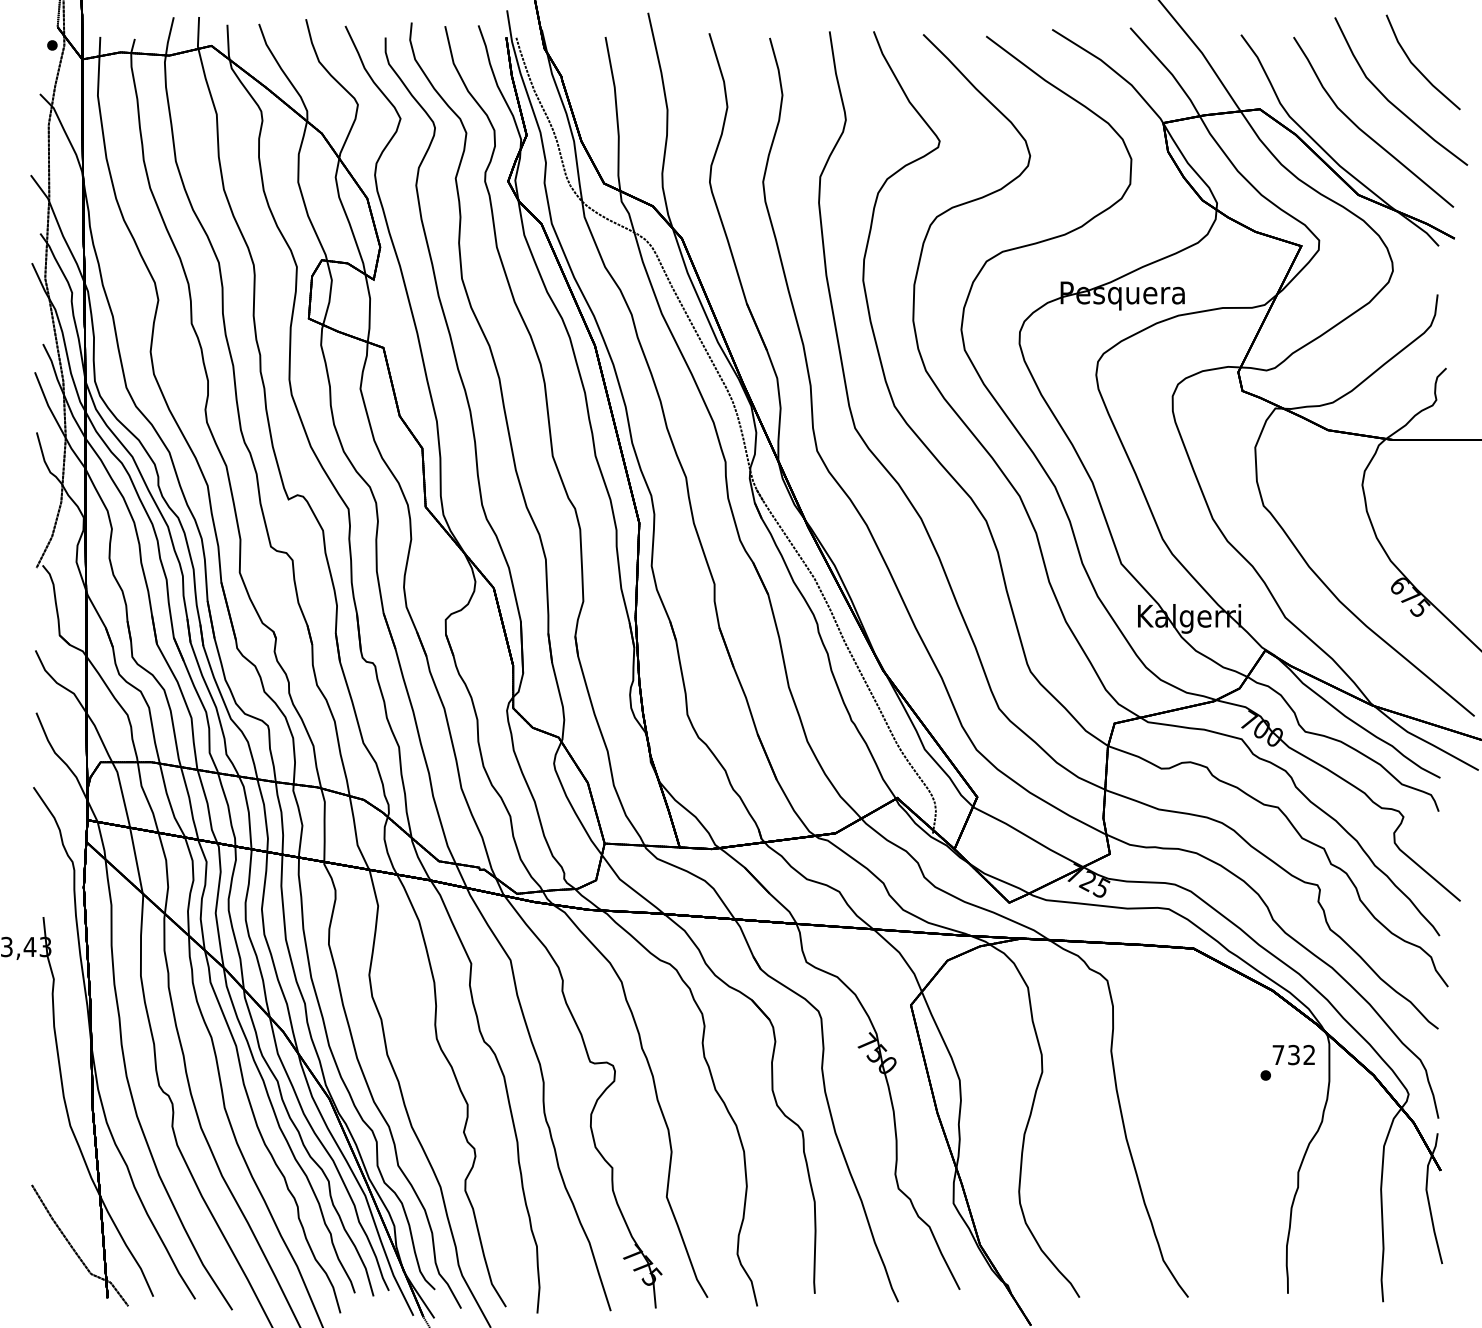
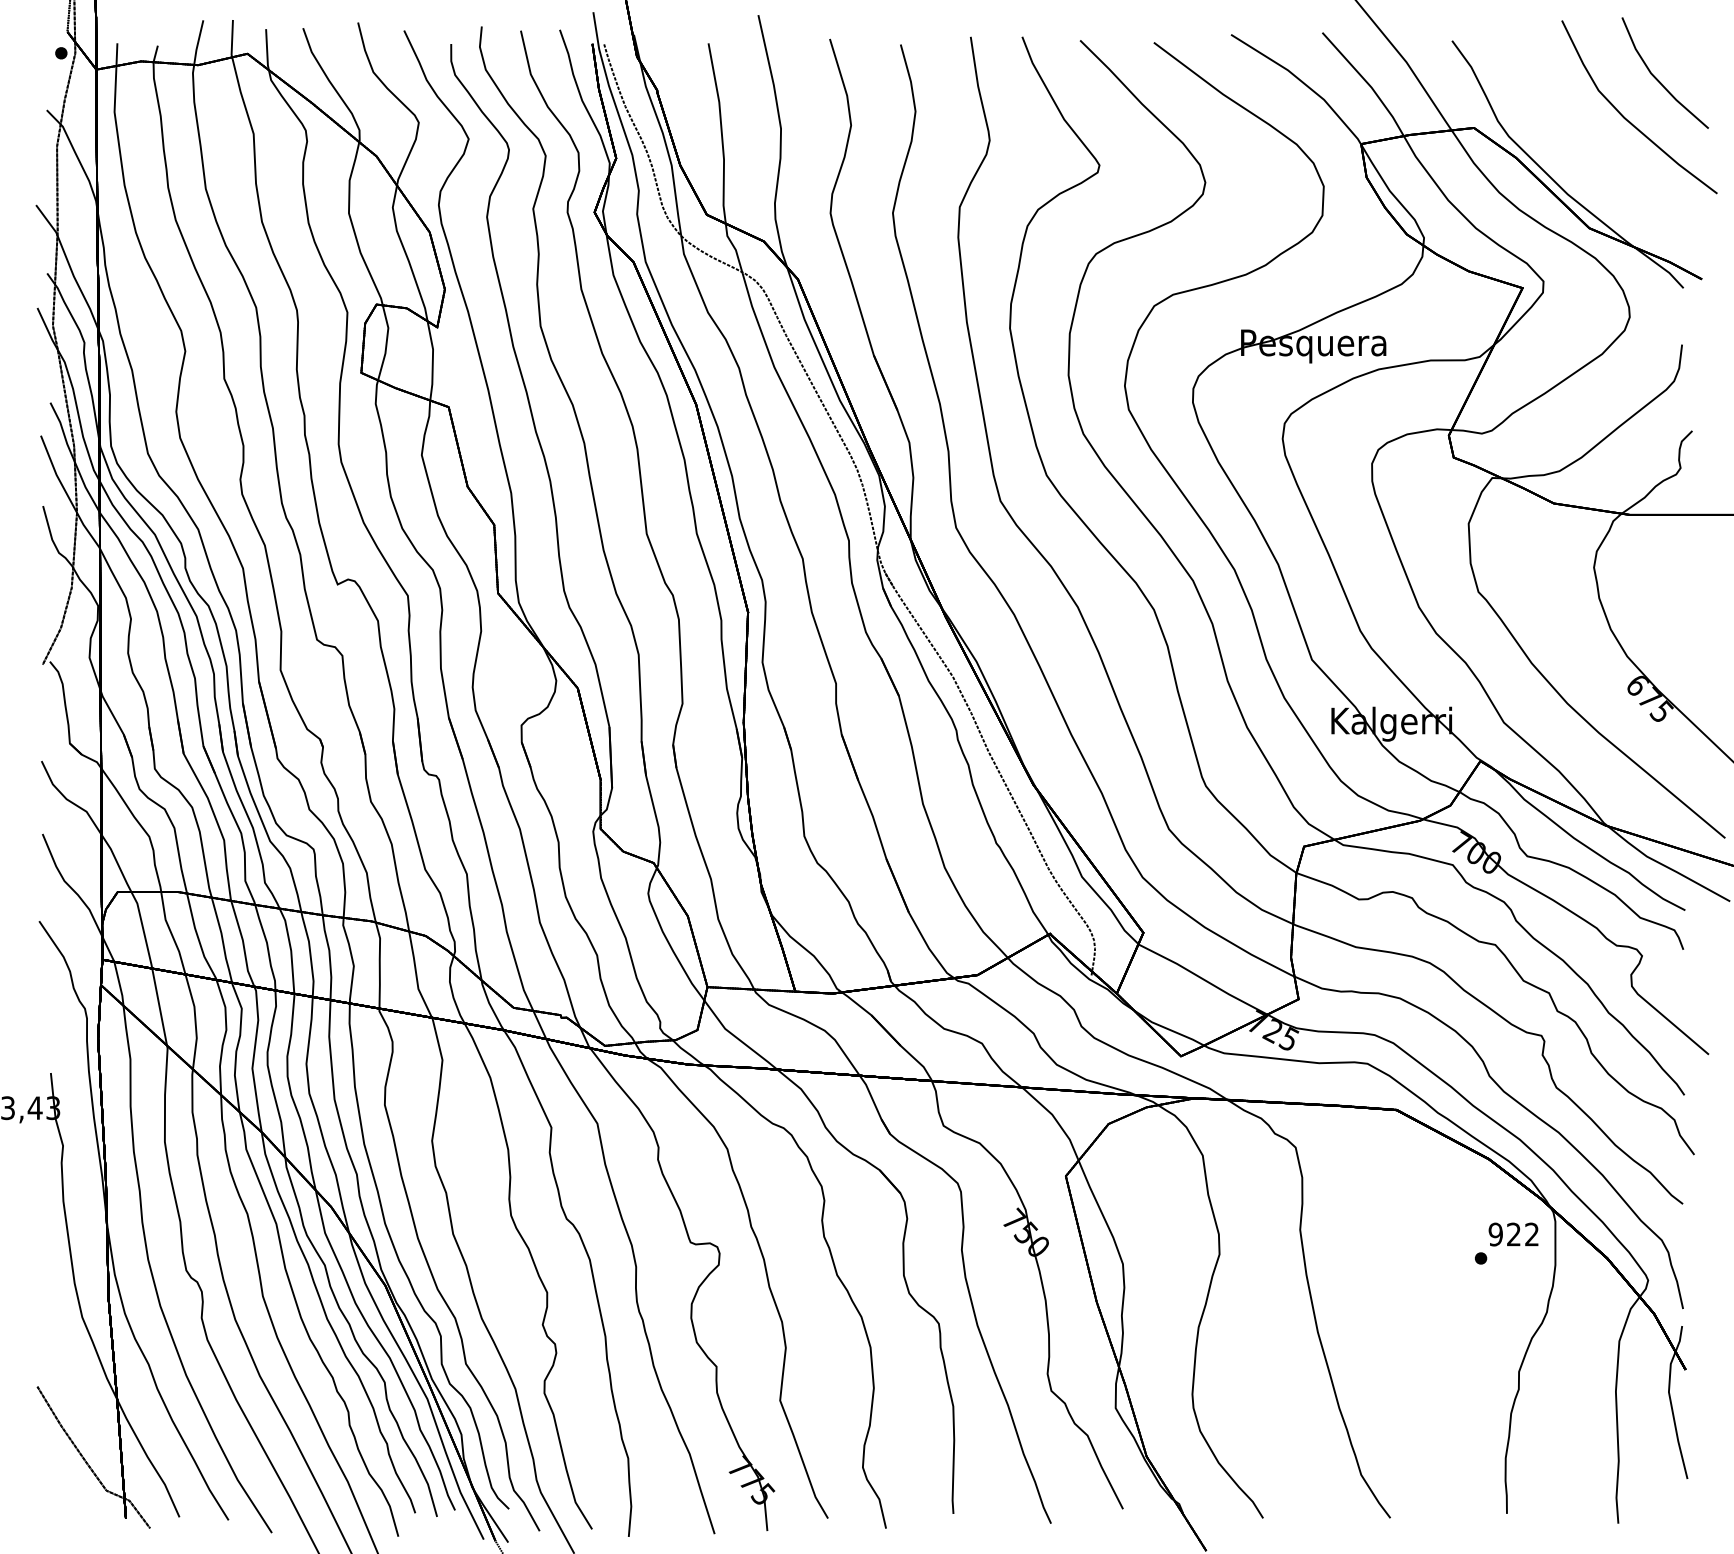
curve: (1367, 133) -> (1599, 156), removed
text: (1285, 1055) -> (1504, 1234), 732 -> 922

